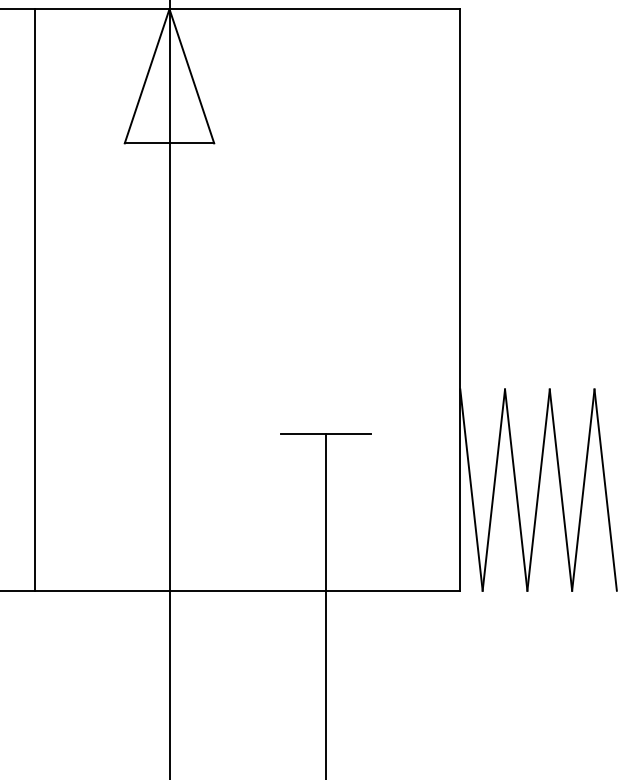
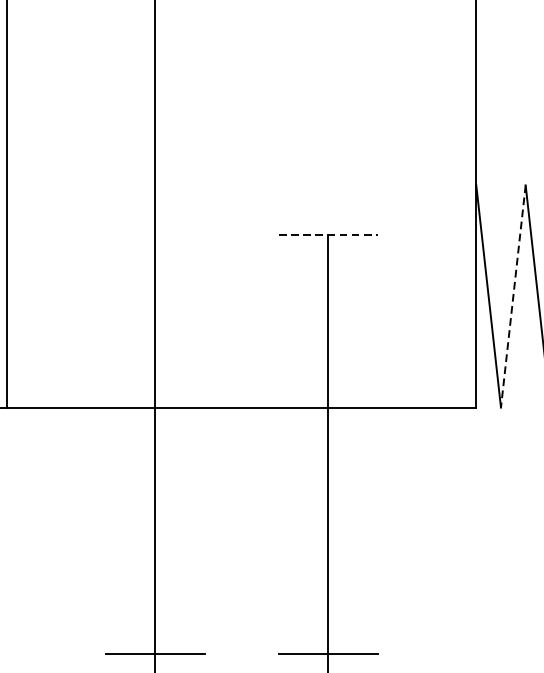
line: (326, 434) -> (328, 235), solid -> dashed
line: (493, 490) -> (512, 296), solid -> dashed

